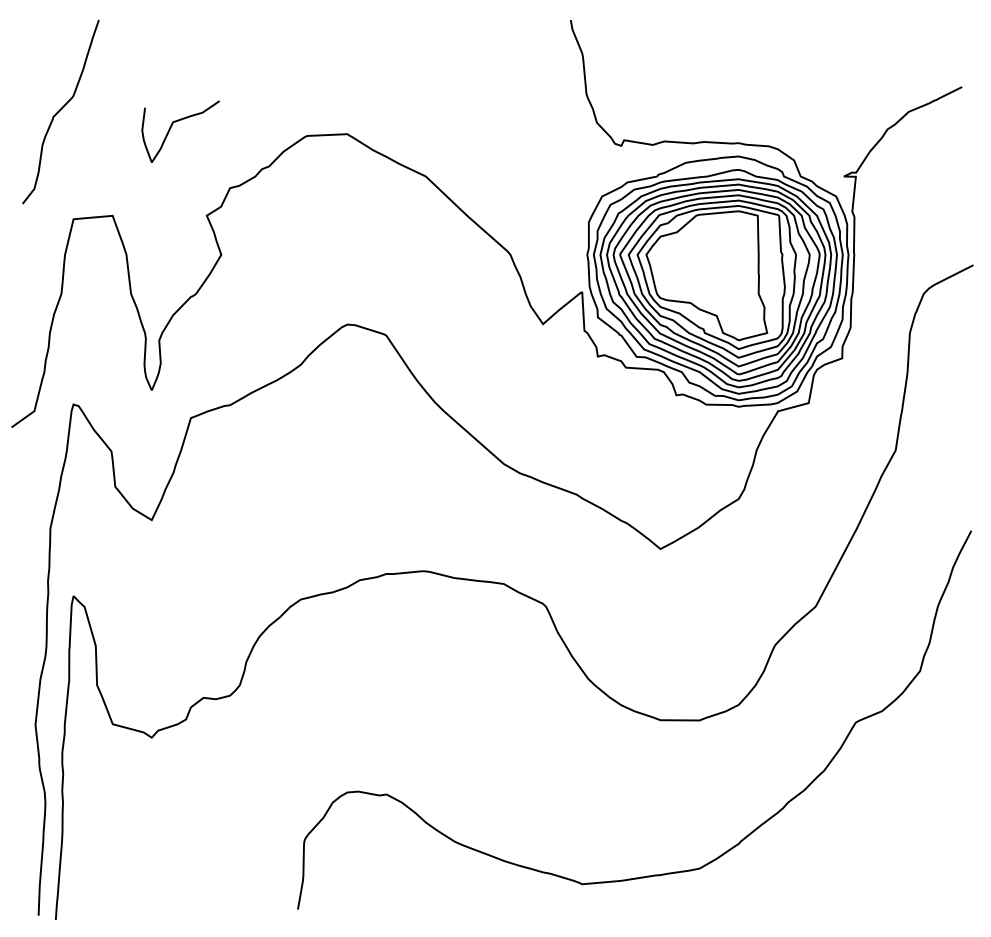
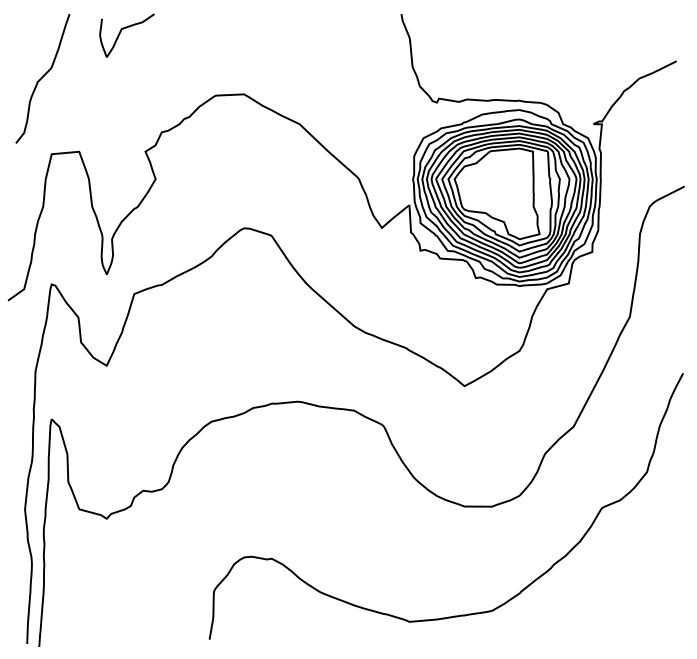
curve: (172, 126) -> (121, 32), moved

